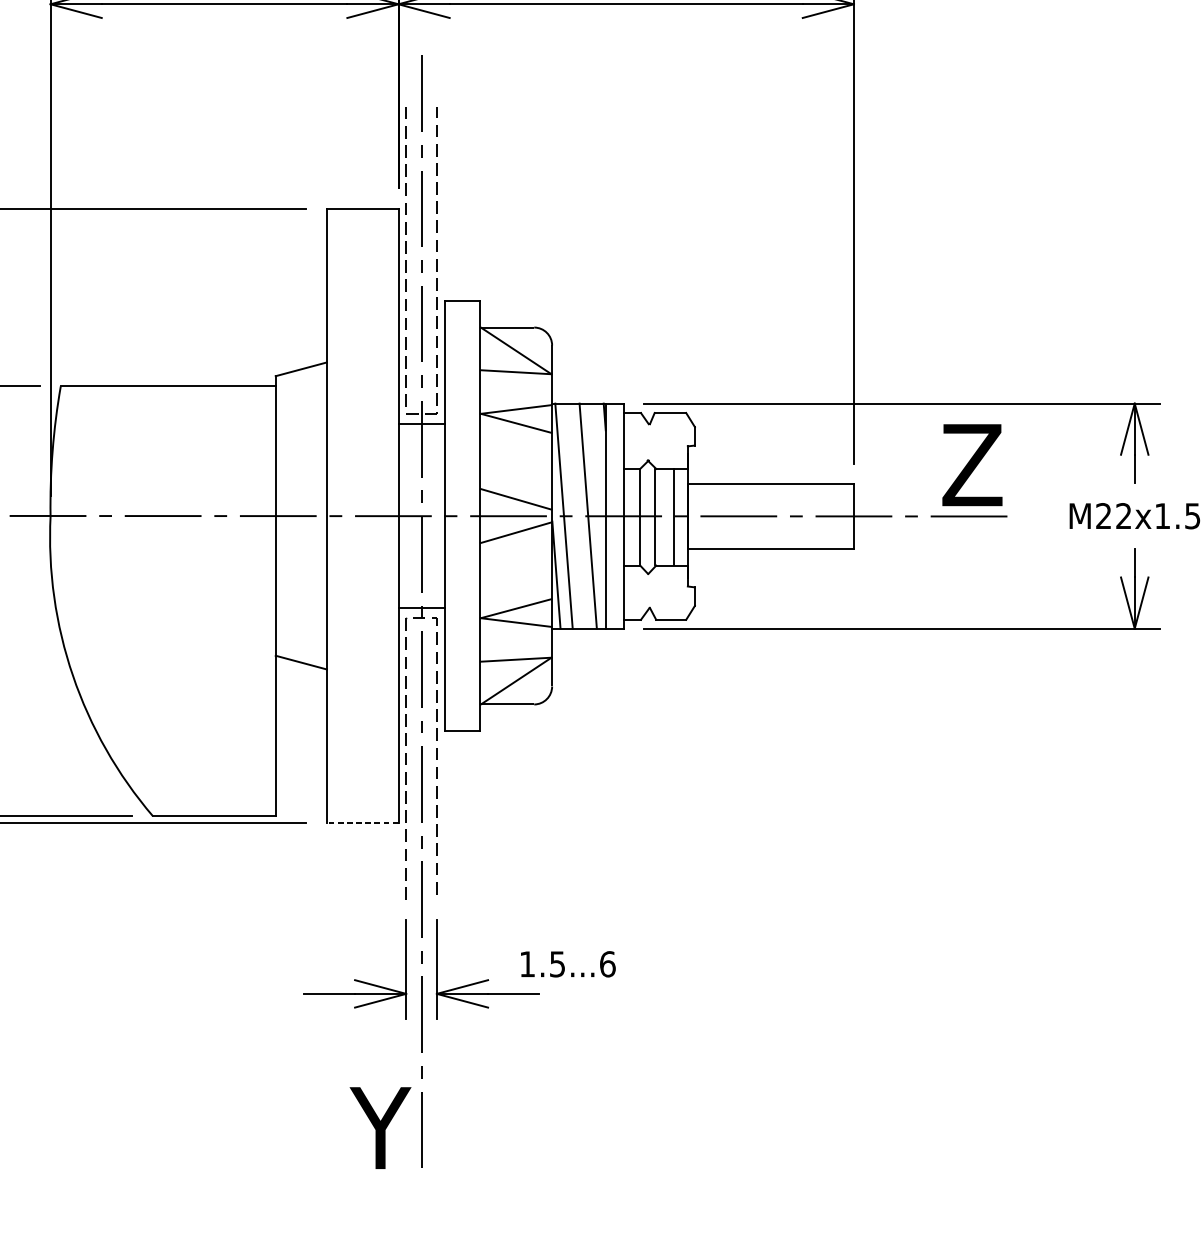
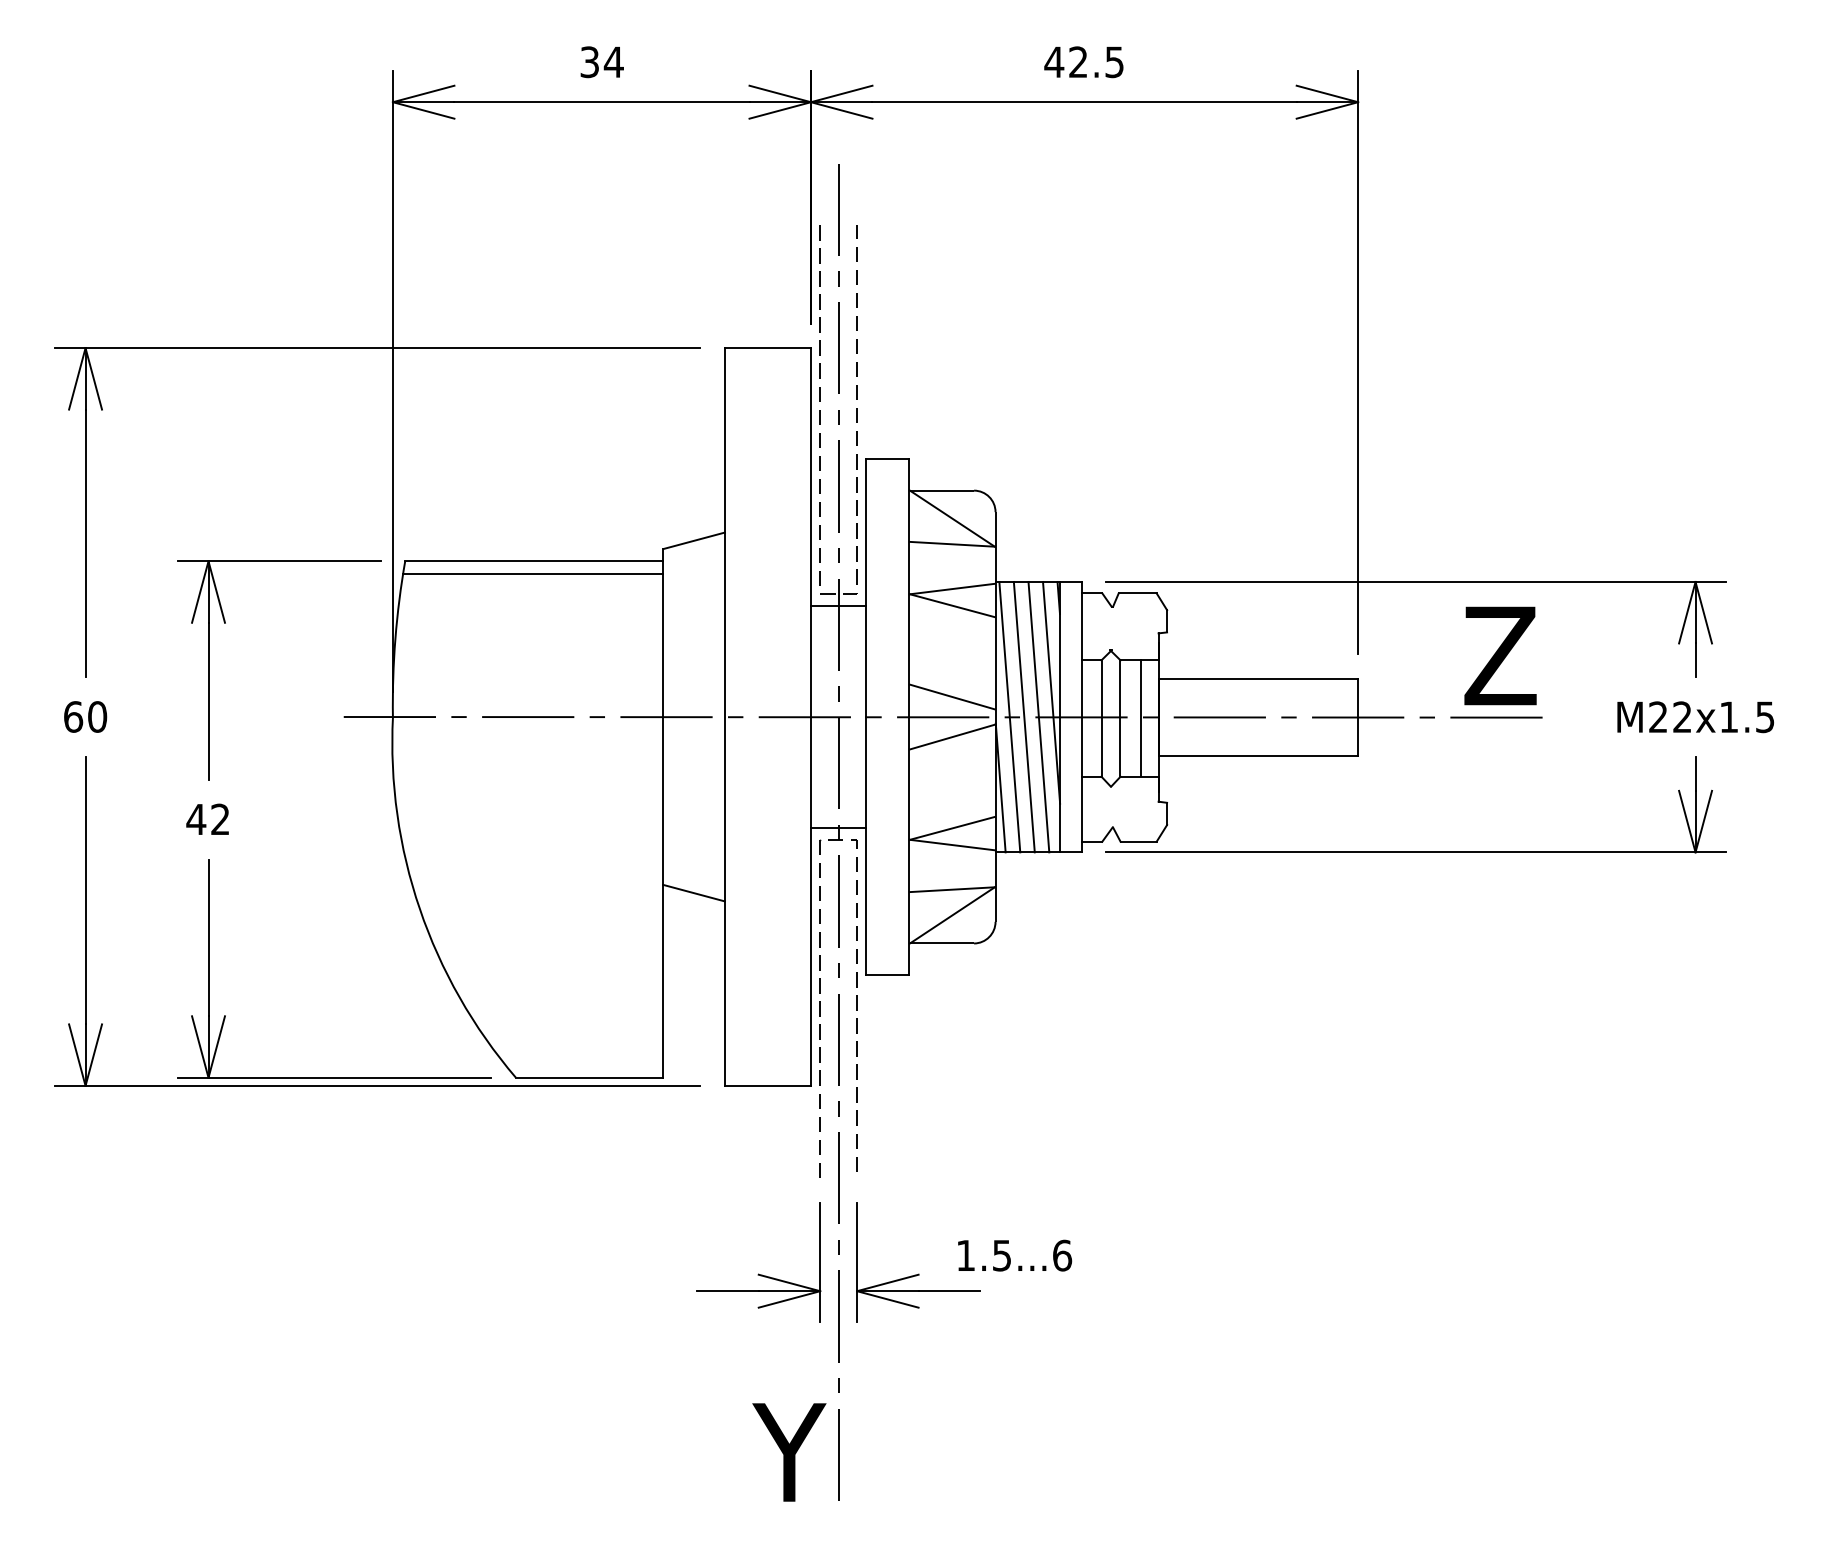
line: (167, 396) -> (533, 573), added
line: (598, 495) -> (1051, 692), added
line: (575, 515) -> (1023, 716), added
line: (362, 822) -> (767, 1085), dashed -> solid

